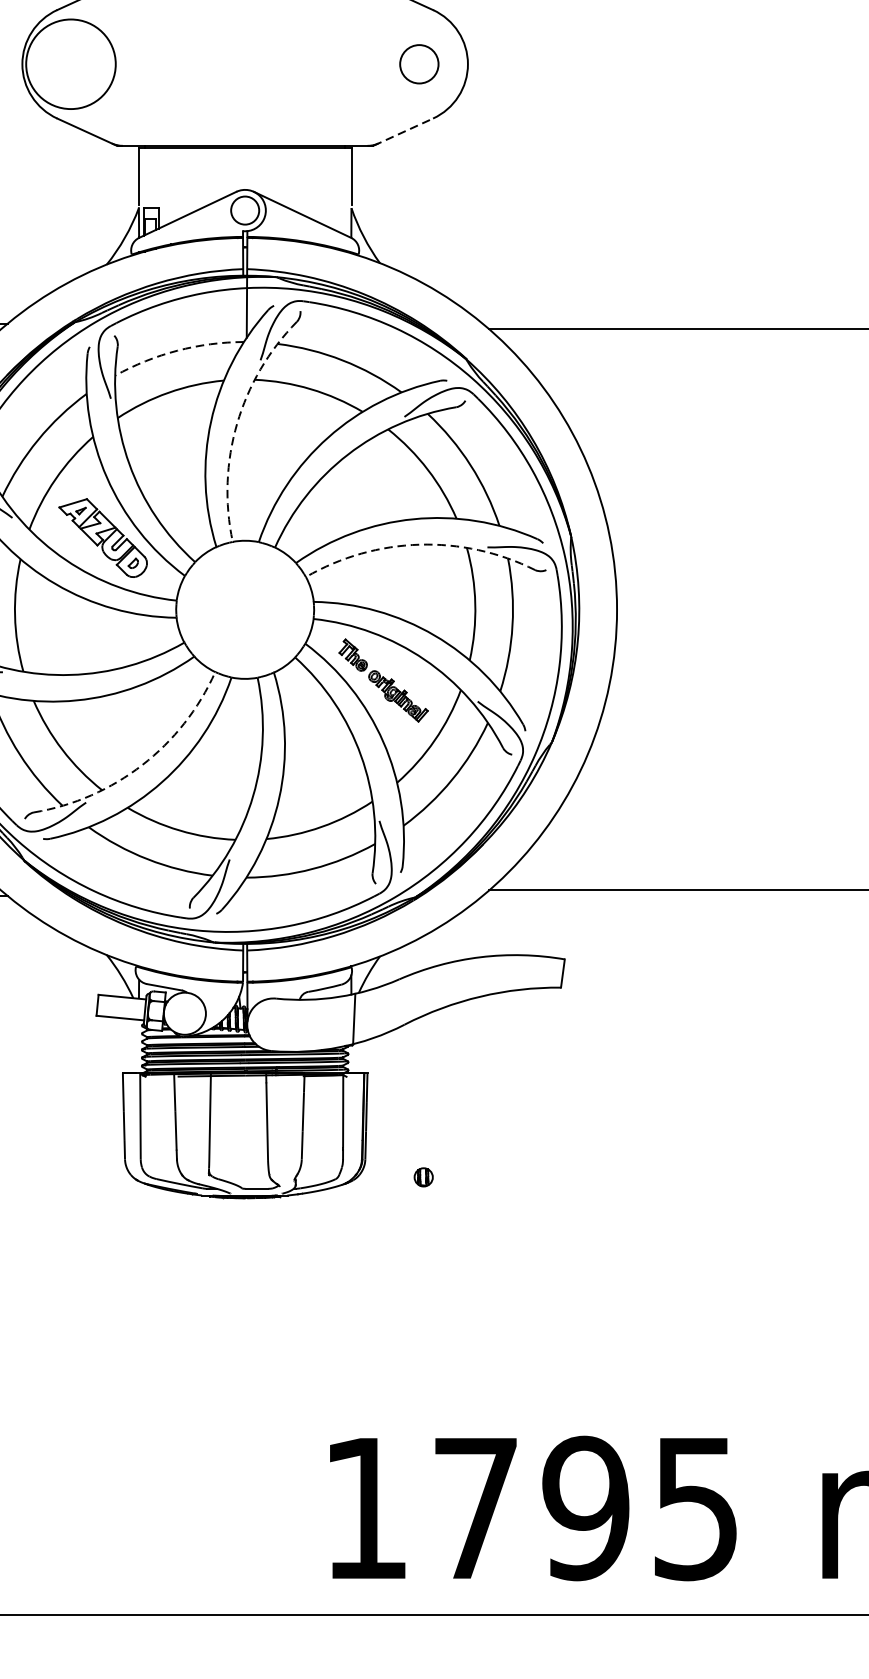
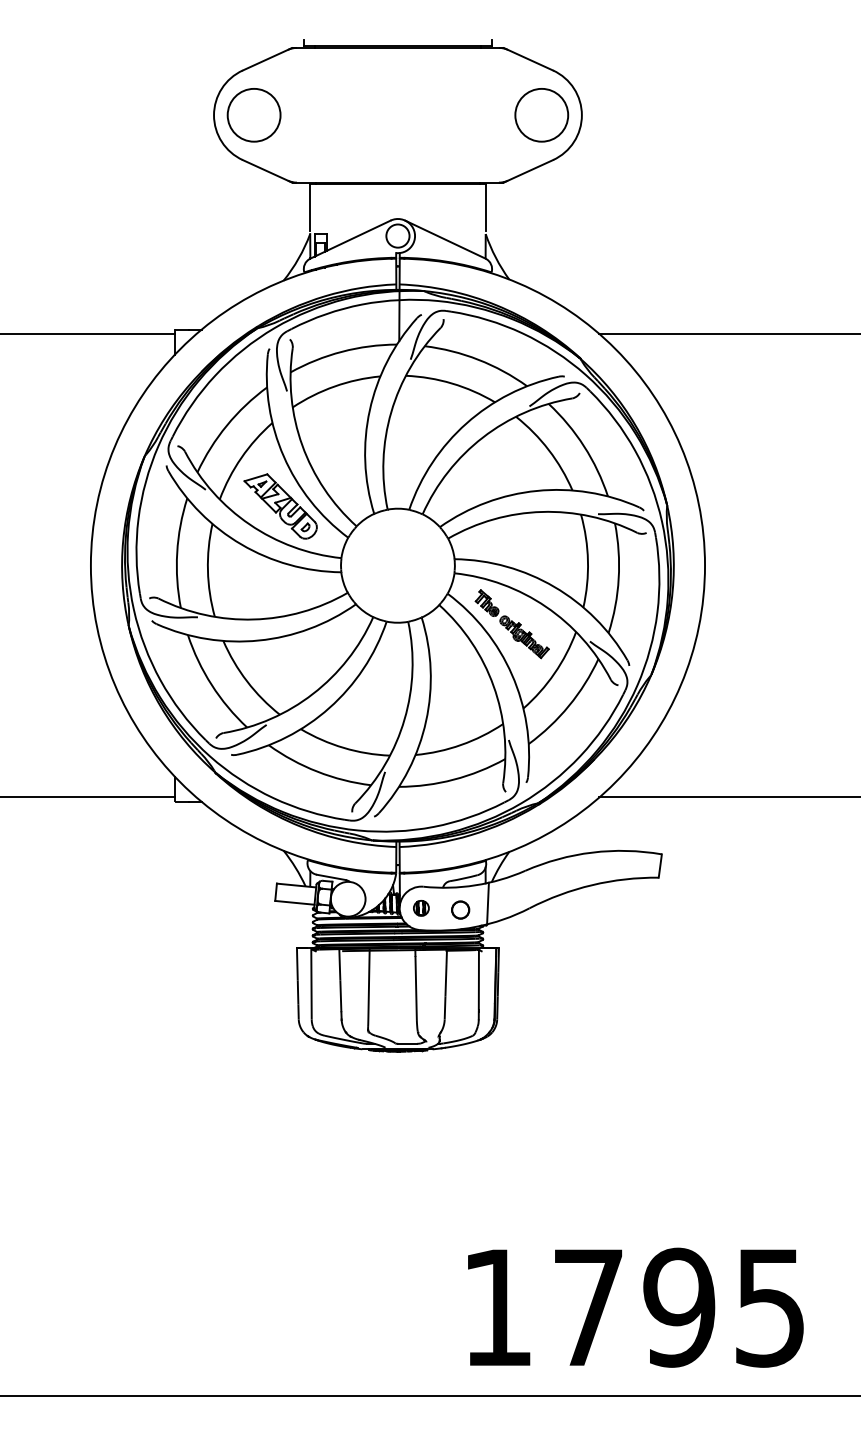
circle: (70, 63) -> (253, 114), size x0.71
circle: (419, 63) -> (541, 114), size x1.67
line: (403, 132) -> (528, 171), dashed -> solid
arc: (178, 350) -> (342, 351), dashed -> solid
arc: (237, 424) -> (391, 412), dashed -> solid
arc: (420, 544) -> (542, 511), dashed -> solid
arc: (142, 764) -> (313, 693), dashed -> solid
circle: (320, 1026) -> (460, 909), added
part: (423, 1177) -> (421, 908), moved

